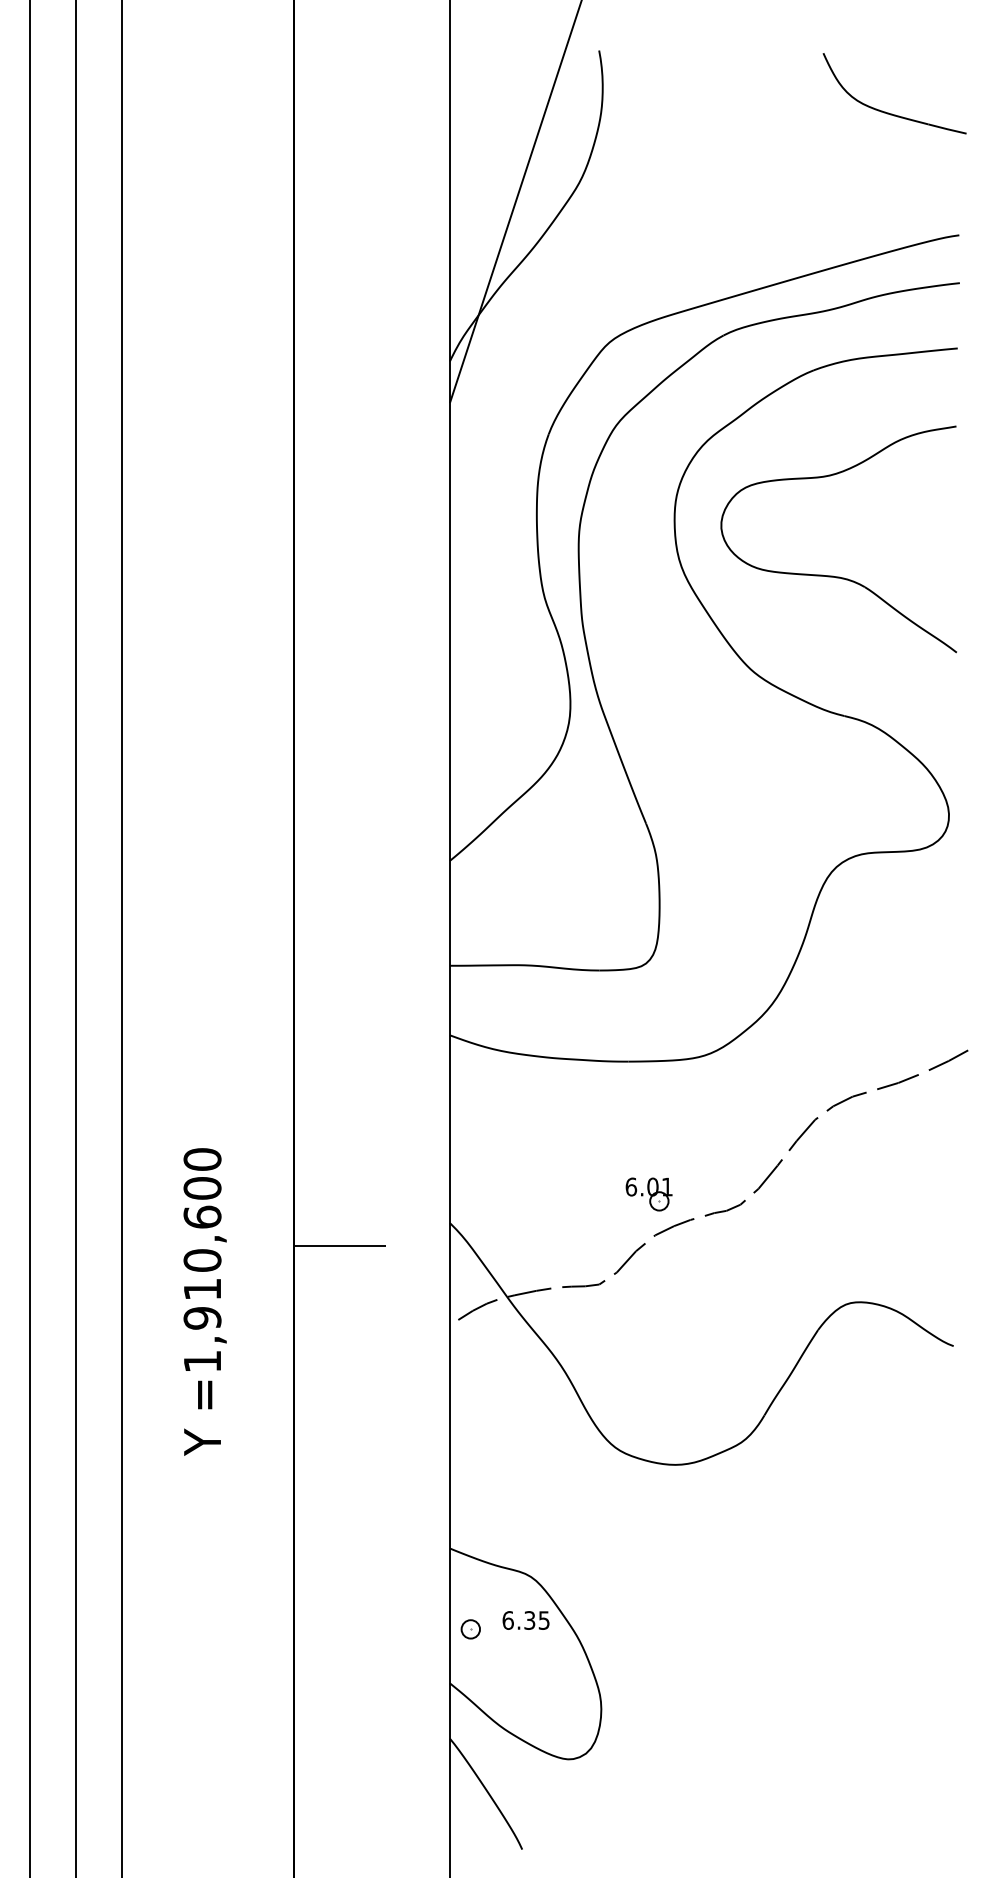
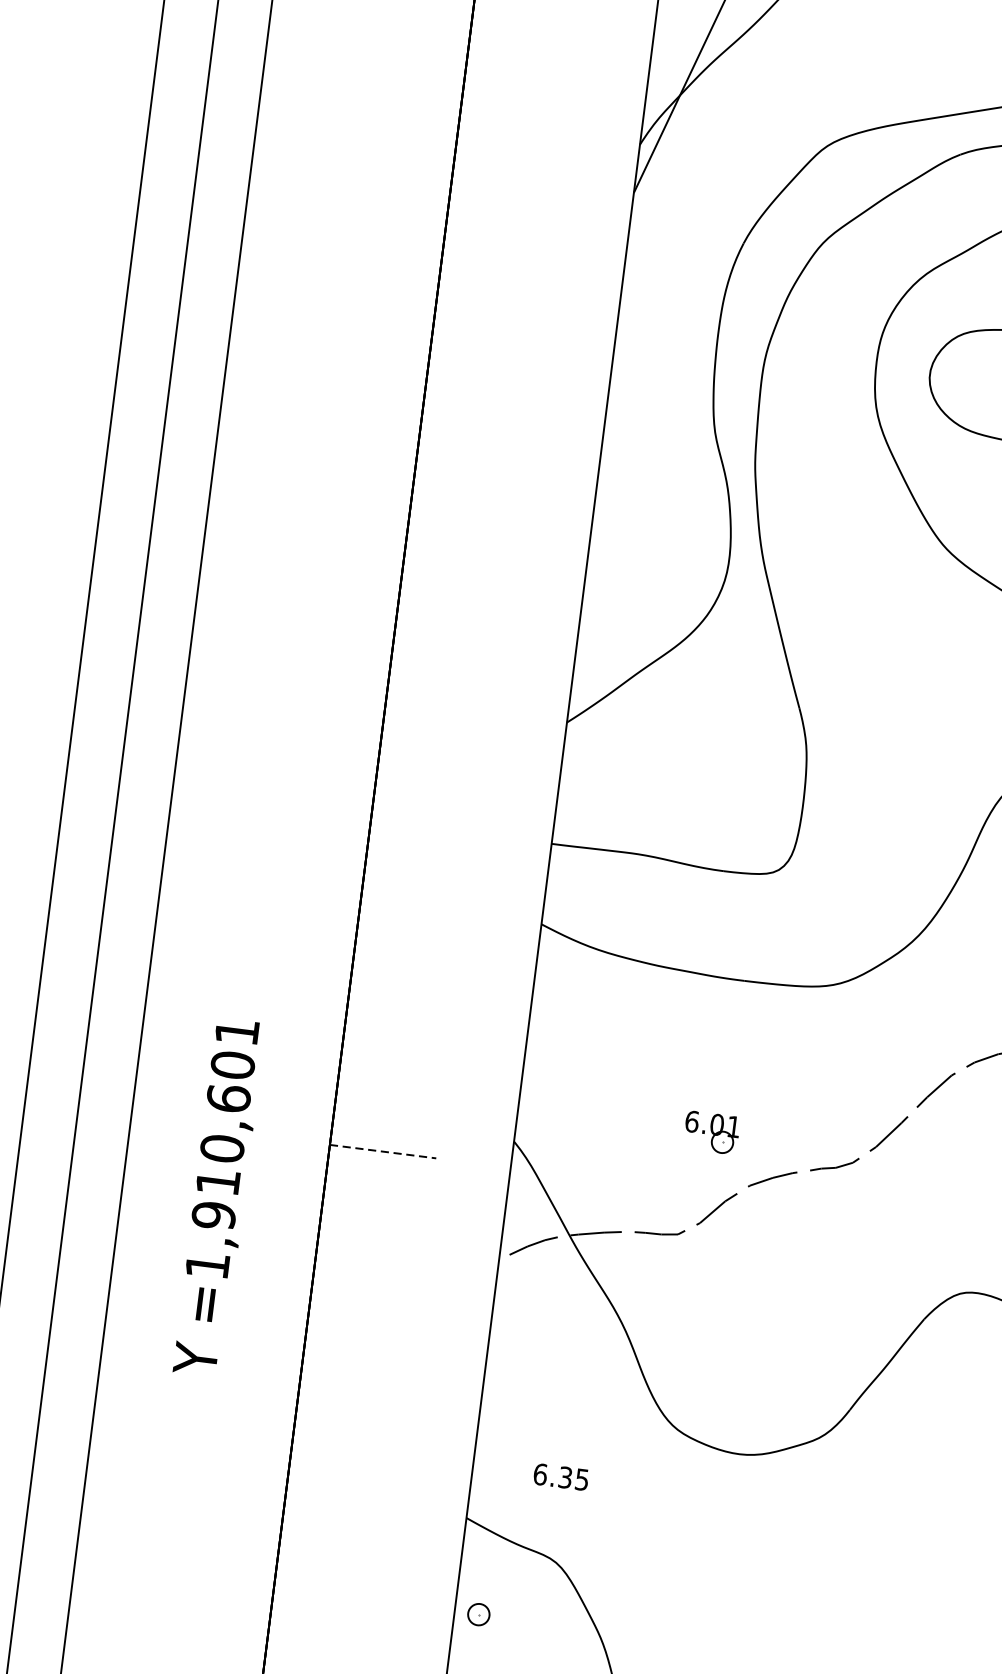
text: (202, 1159) -> (237, 1031), =1,910,600 -> =1,910,601
part: (648, 1194) -> (710, 1132), moved
line: (339, 1245) -> (383, 1151), solid -> dashed
text: (525, 1620) -> (560, 1477), moved

